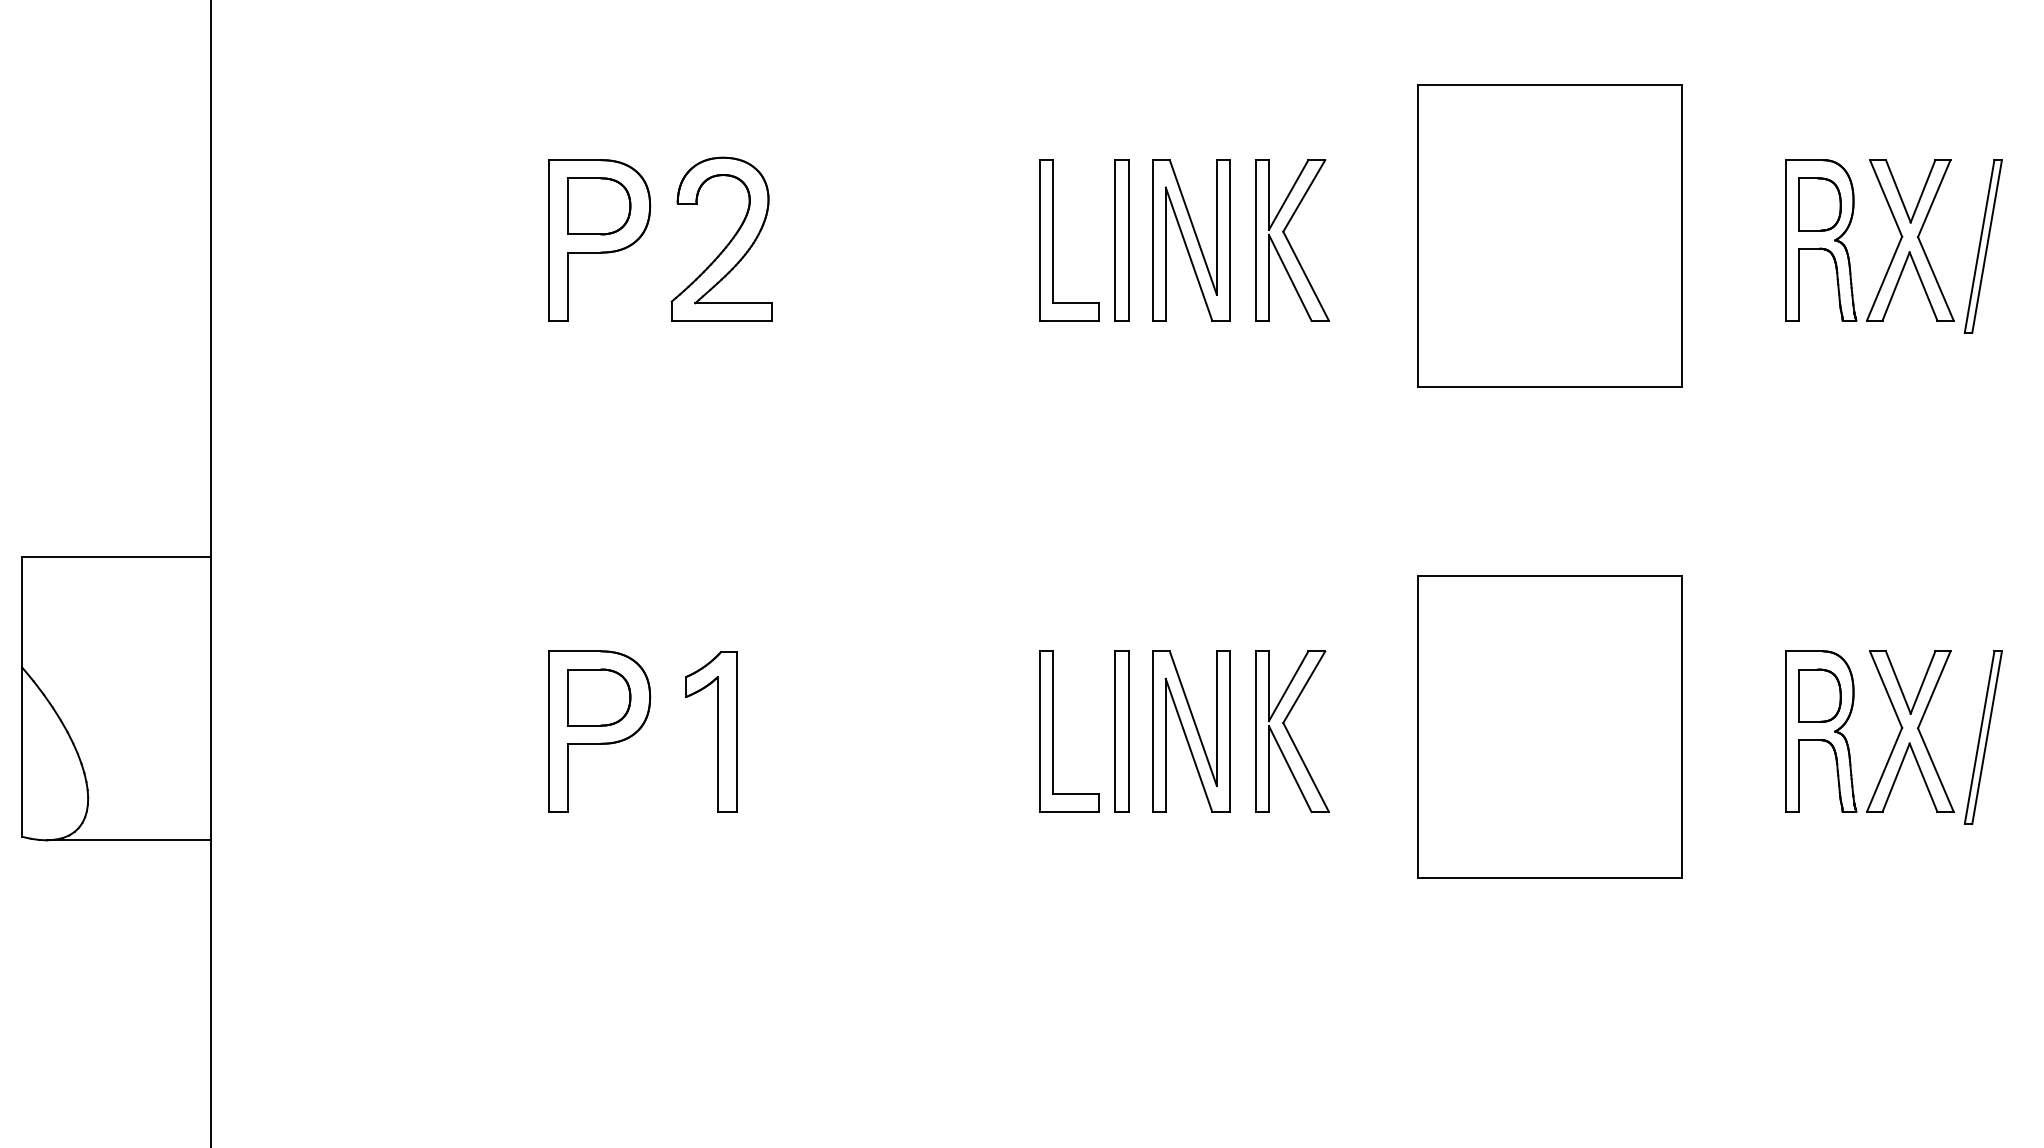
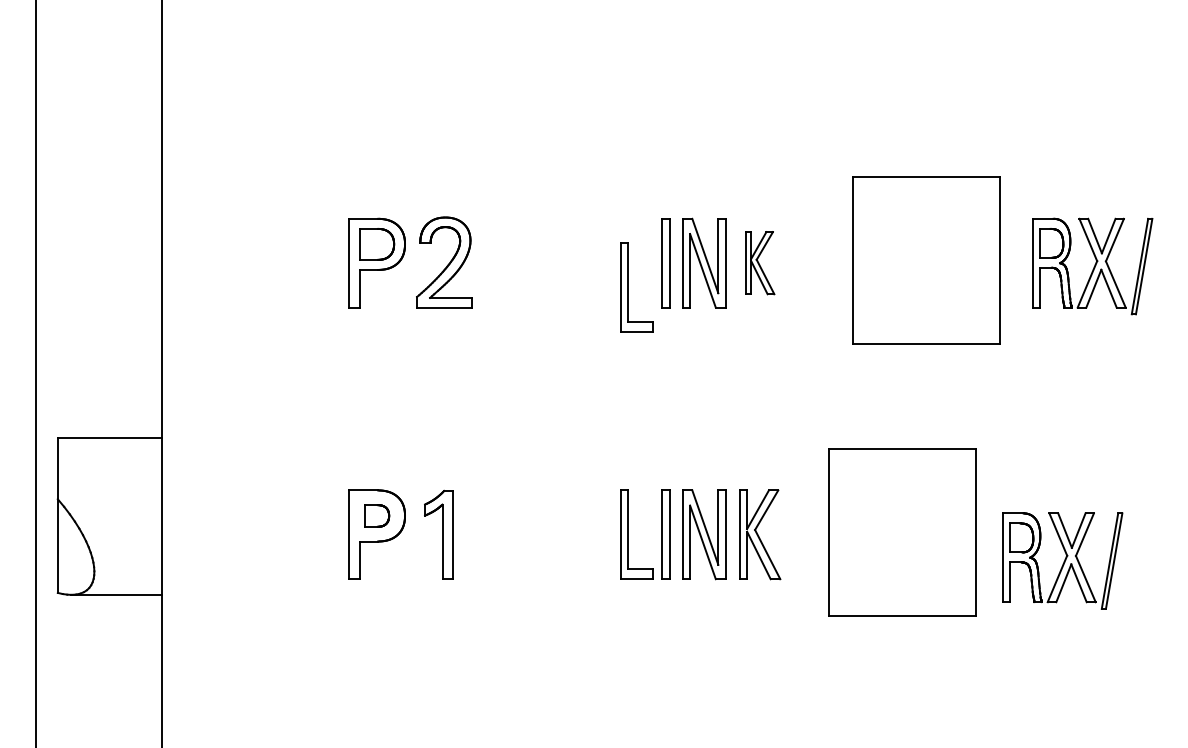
part: (1549, 235) -> (926, 260), moved
part: (1293, 239) -> (760, 262), size x0.7
part: (1054, 240) -> (628, 287), moved
part: (600, 696) -> (377, 515), size x0.7
part: (1893, 736) -> (1062, 560), moved

